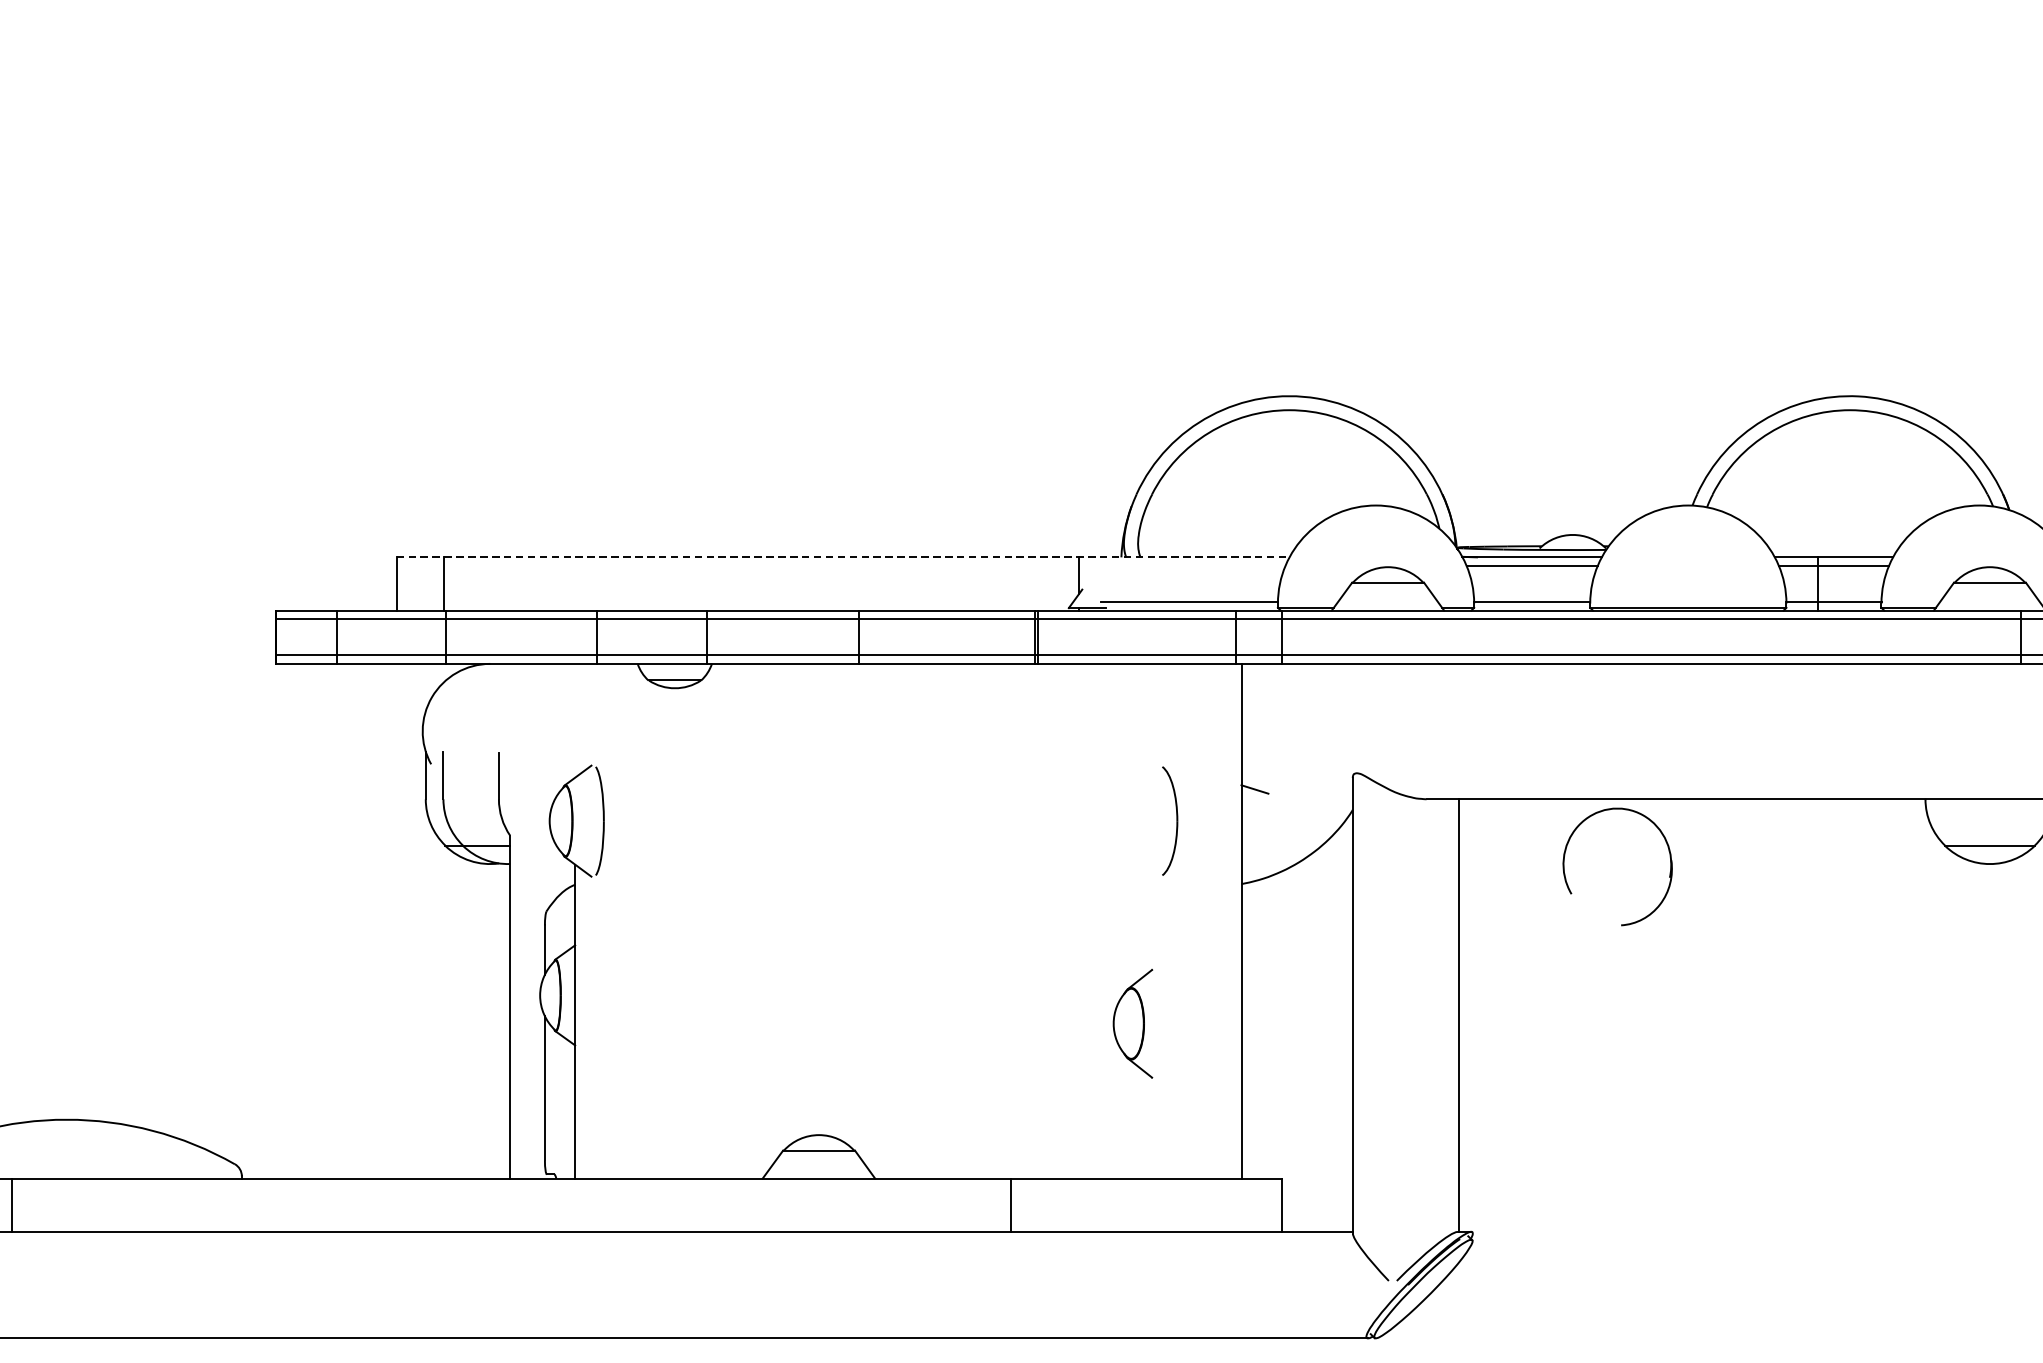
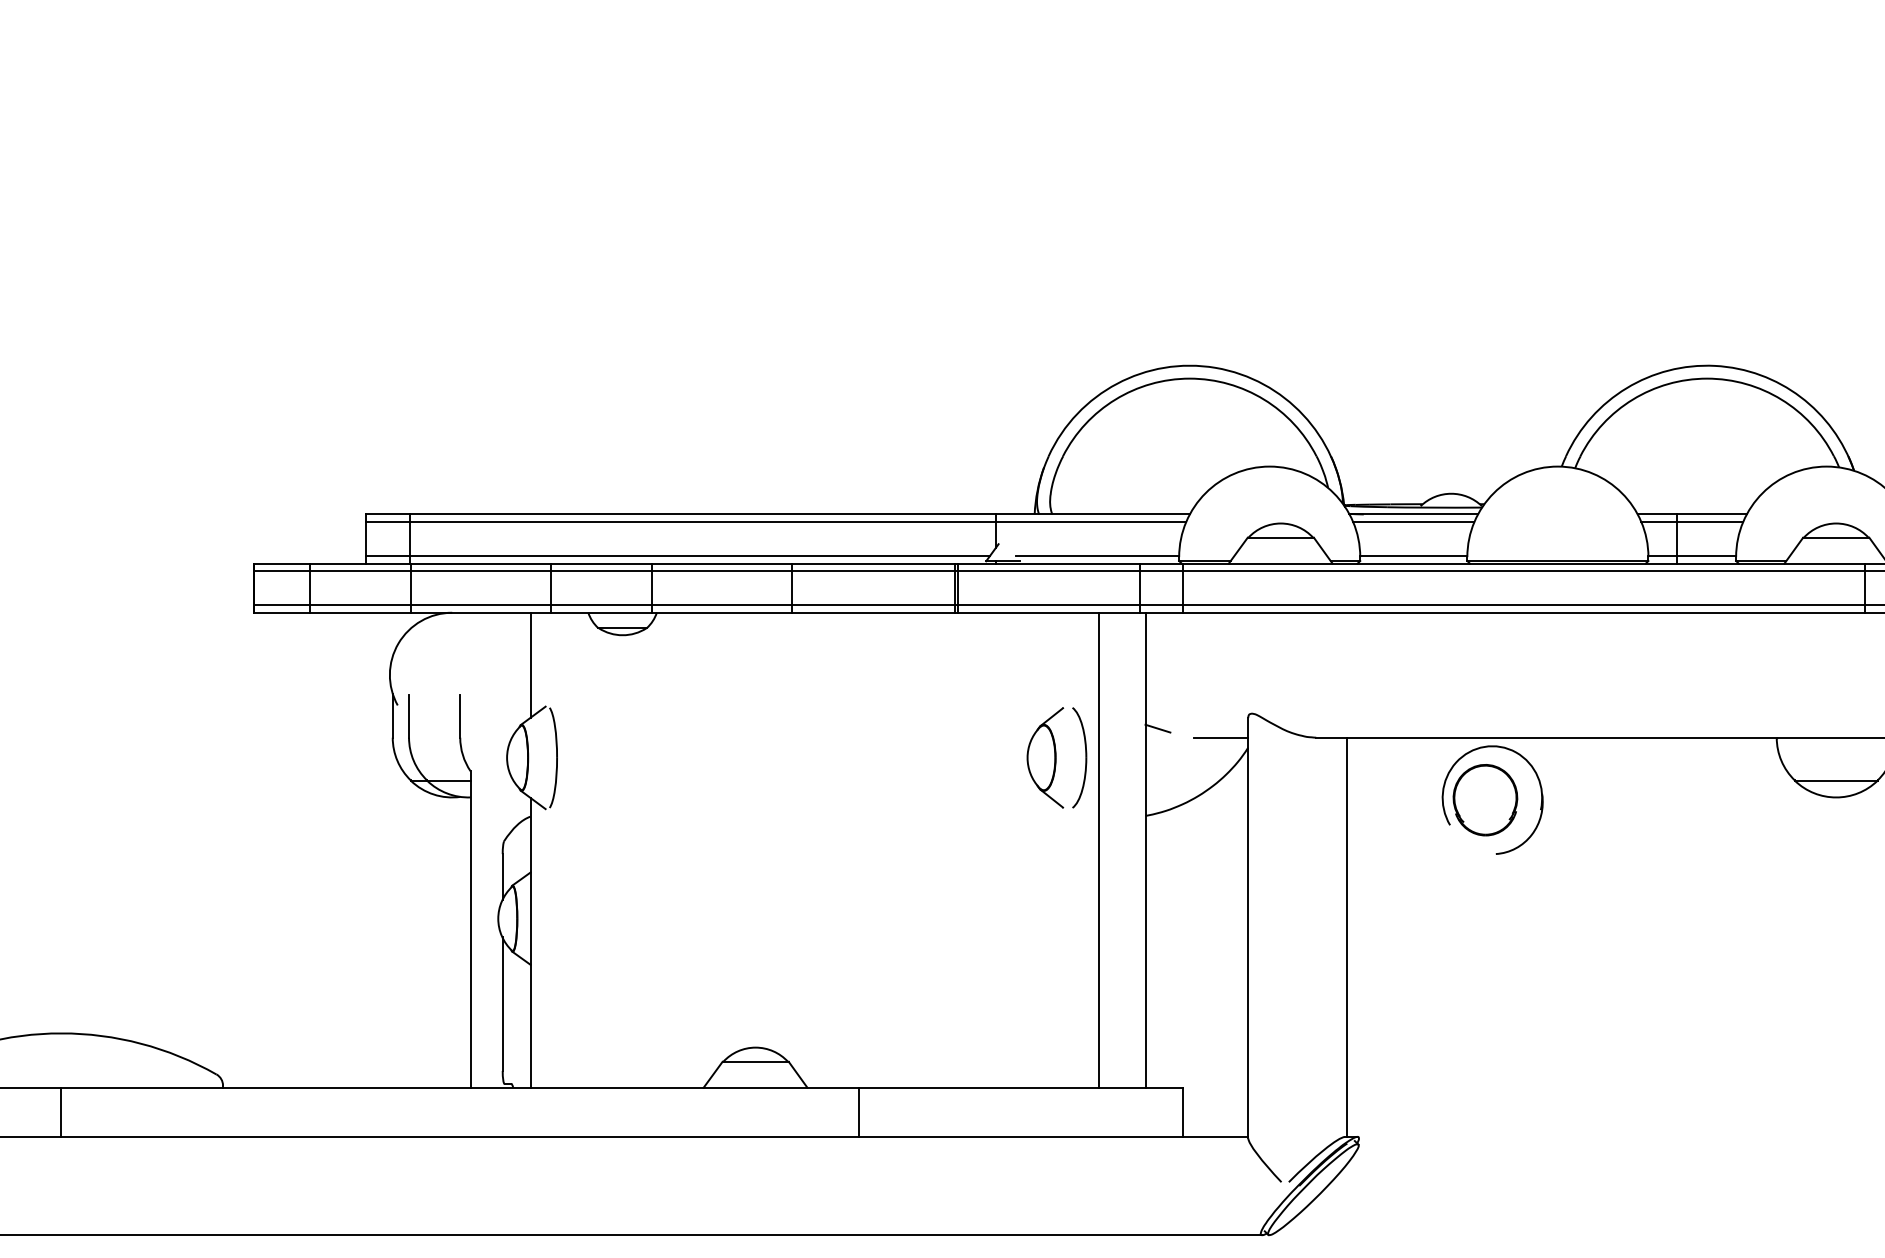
line: (842, 557) -> (777, 514), dashed -> solid
line: (840, 566) -> (775, 522), added
line: (734, 601) -> (677, 555), added
line: (575, 721) -> (530, 665), added
line: (1322, 799) -> (1220, 737), added
part: (1609, 867) -> (1485, 800), added
line: (1191, 920) -> (1099, 849), added
part: (1133, 1023) -> (1045, 757), moved
line: (11, 1204) -> (60, 1111), moved
line: (1011, 1204) -> (859, 1111), moved

